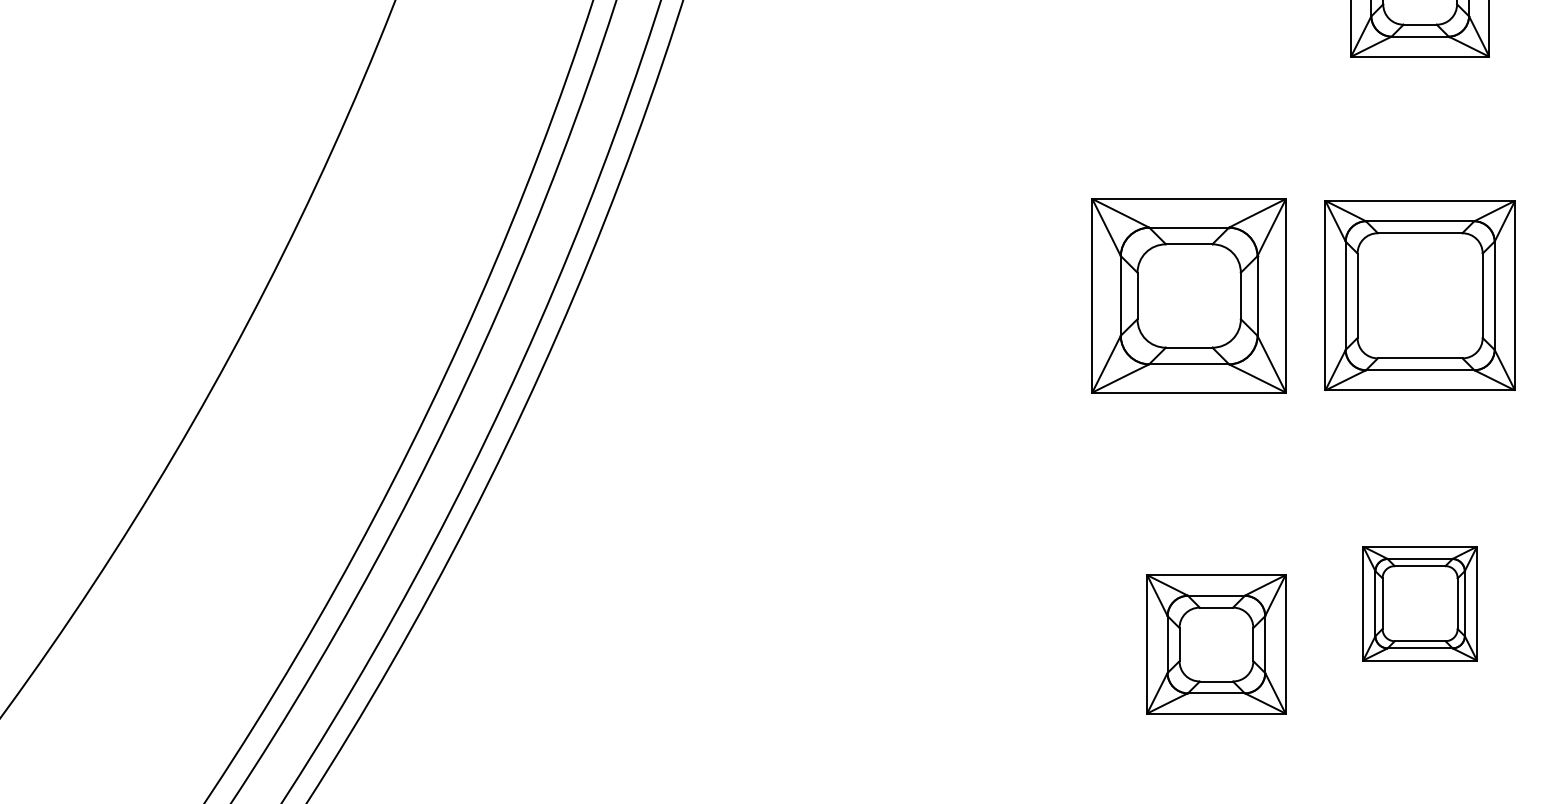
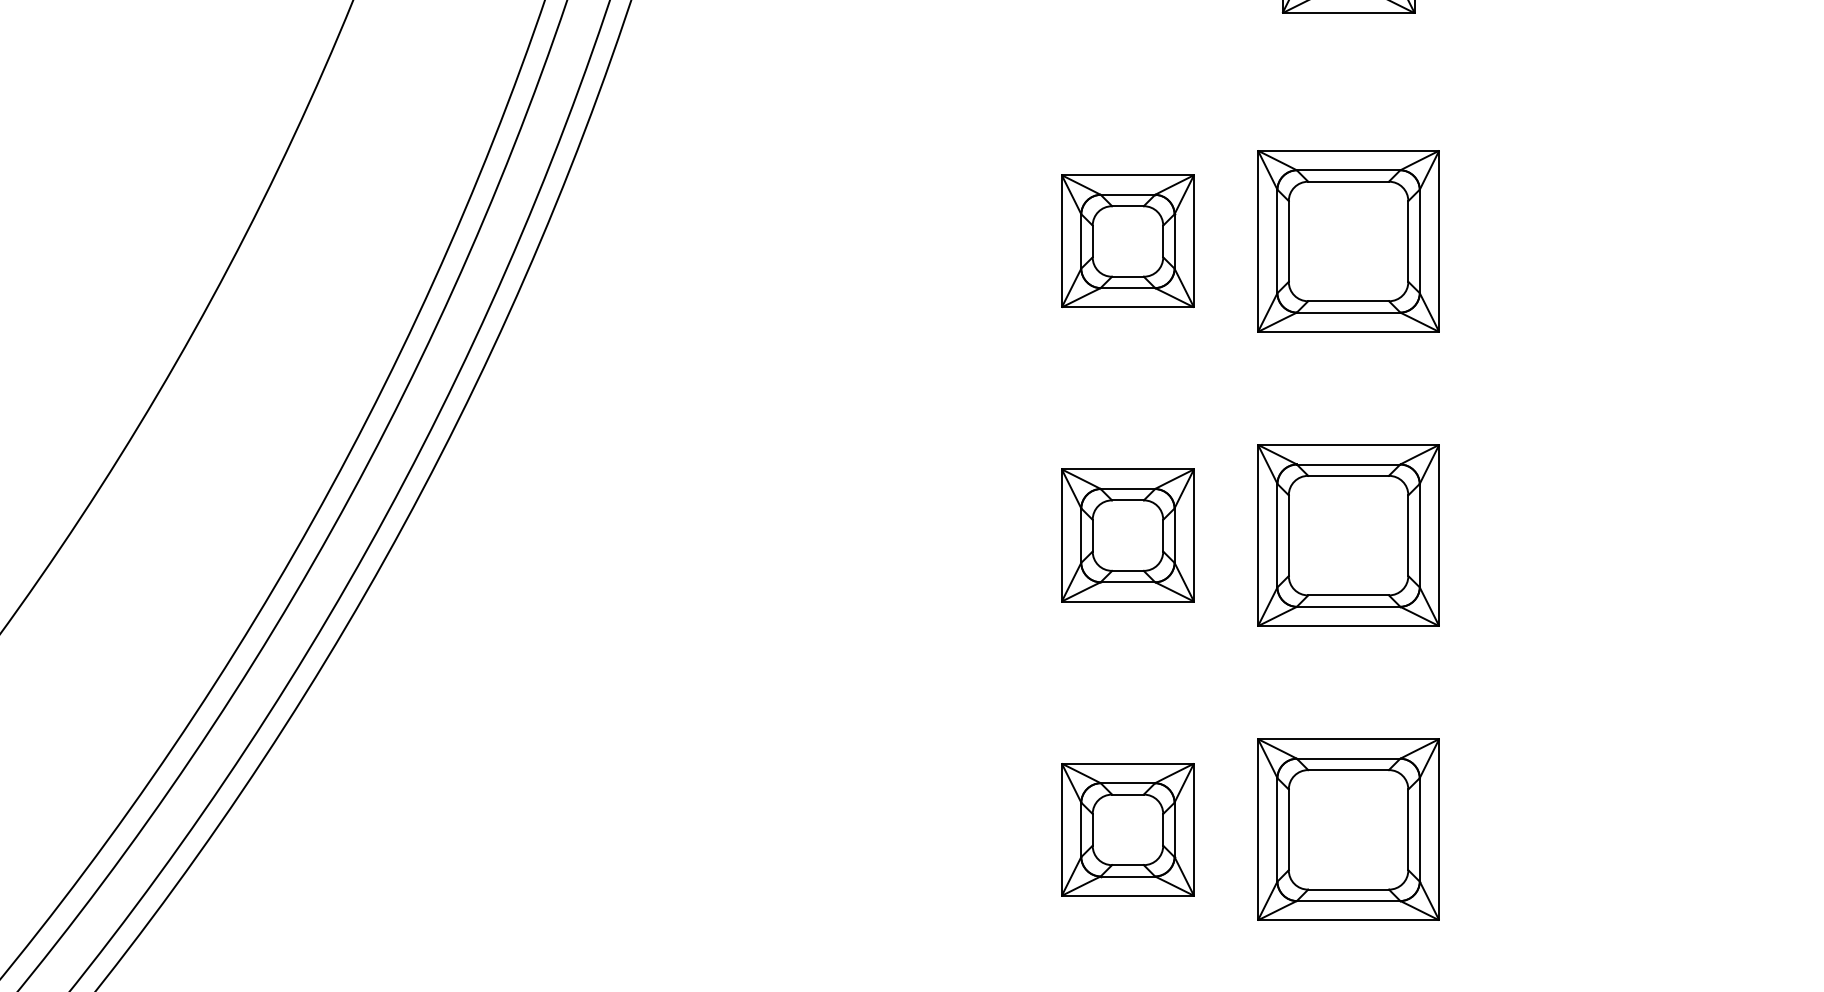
part: (1188, 294) -> (1127, 240), size x0.71
part: (1420, 603) -> (1348, 535), size x1.67
part: (1215, 644) -> (1127, 535), moved

